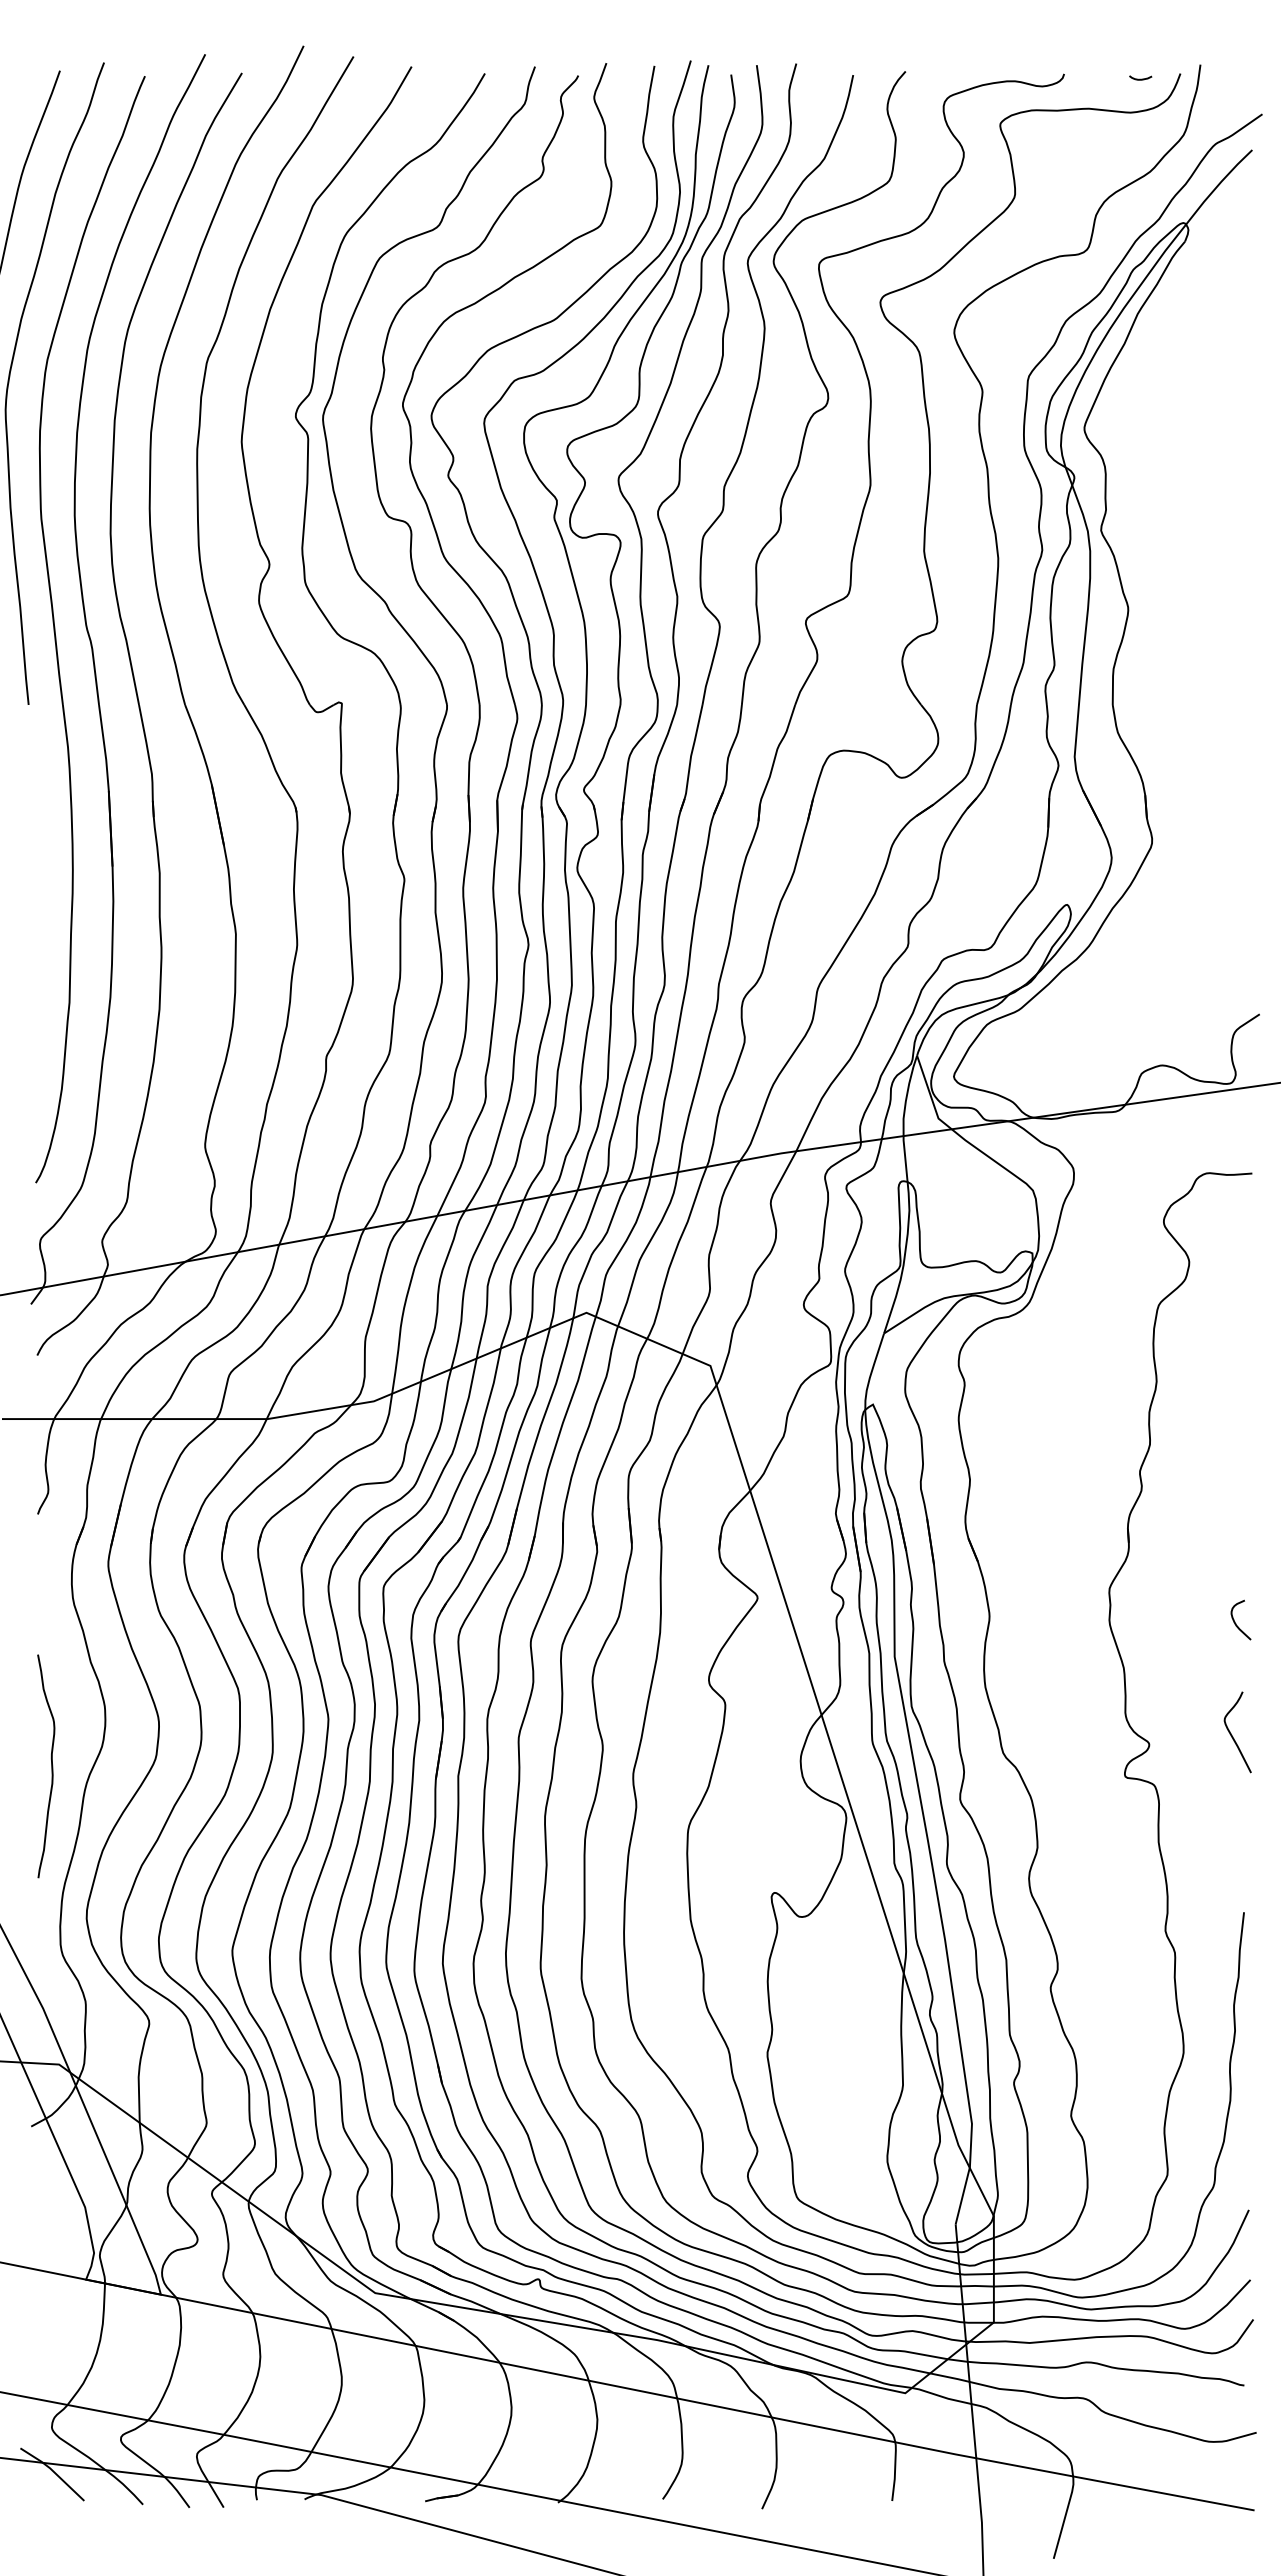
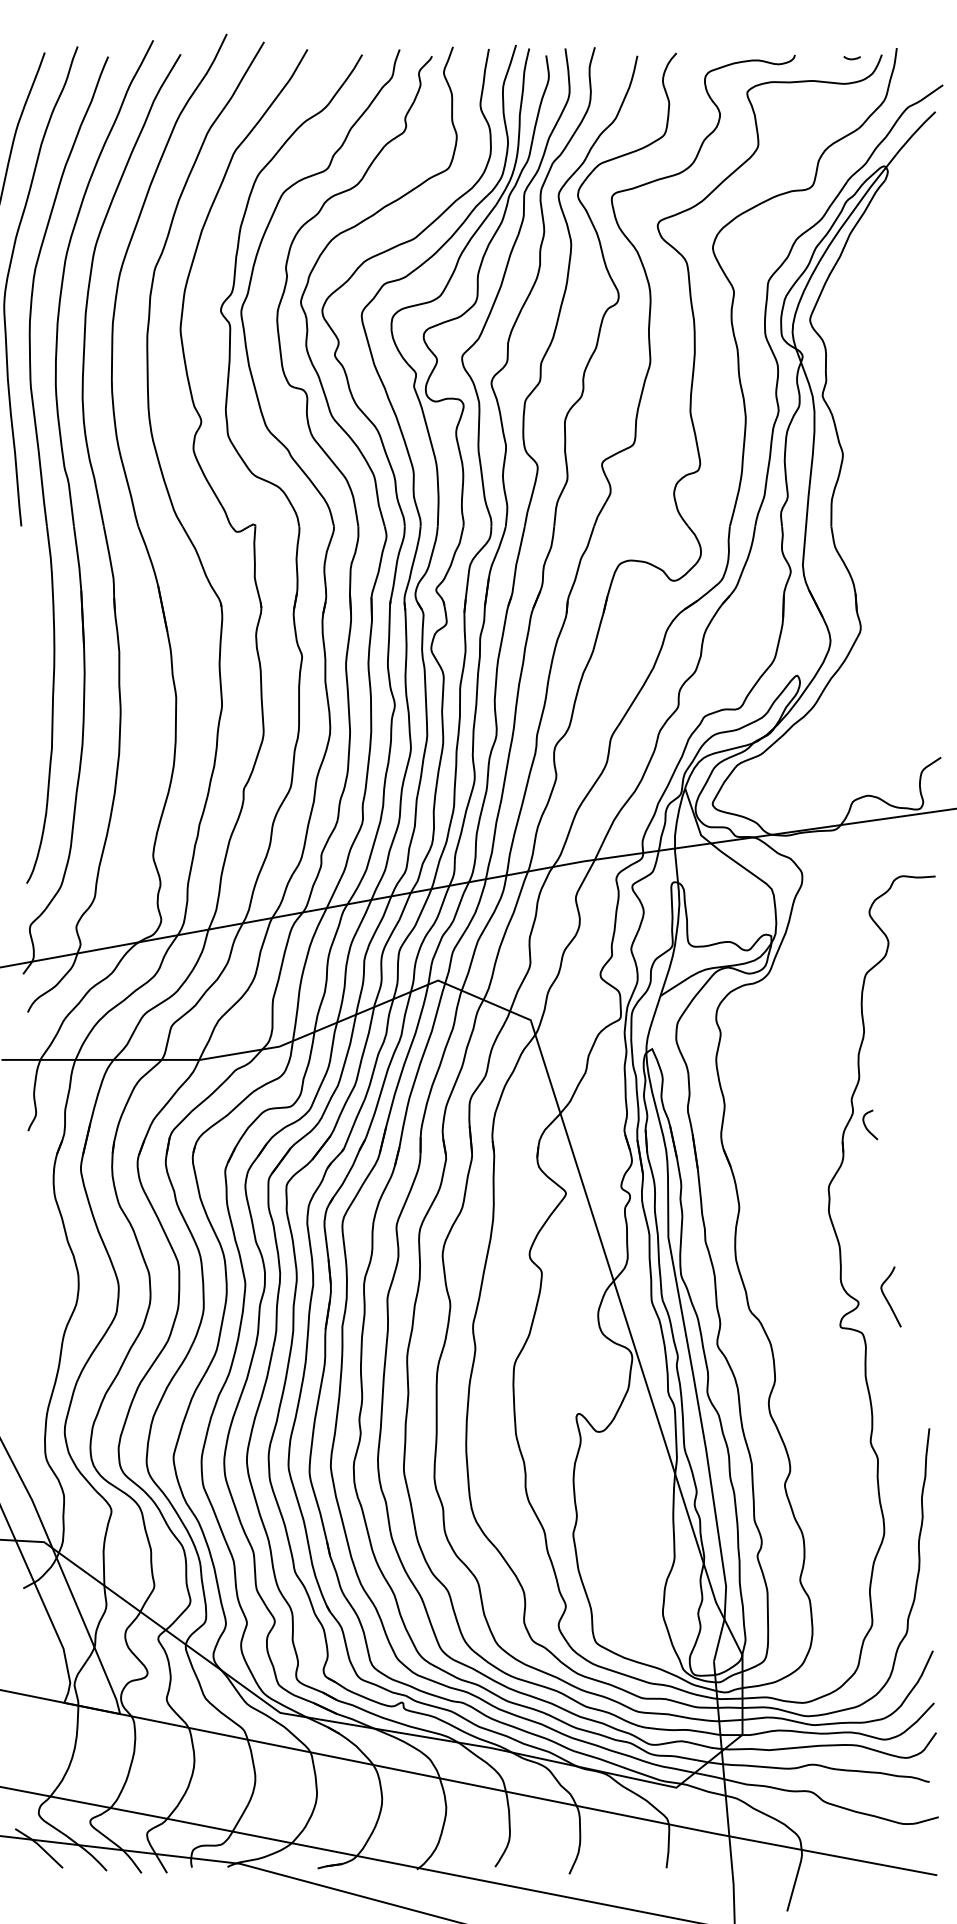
curve: (1235, 1621) -> (866, 1125), moved
curve: (1233, 1736) -> (887, 1300), moved
curve: (51, 1766) -> (38, 1319), removed

